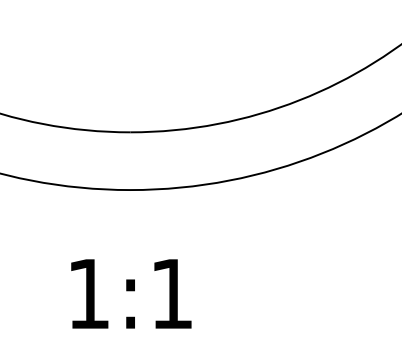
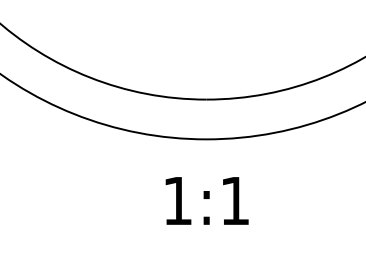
text: (130, 293) -> (206, 200), moved

